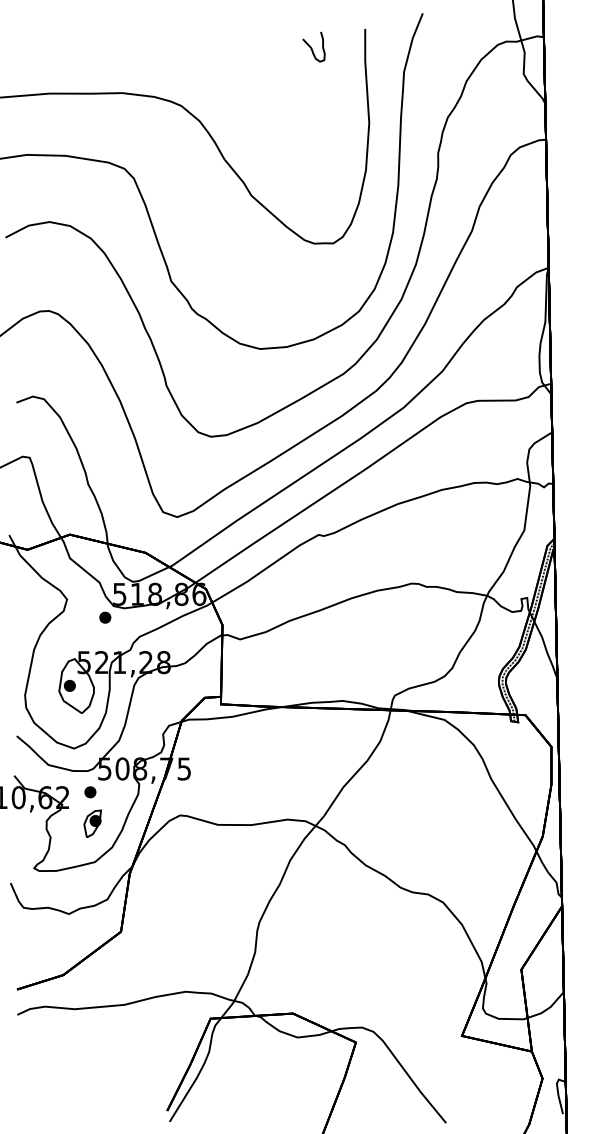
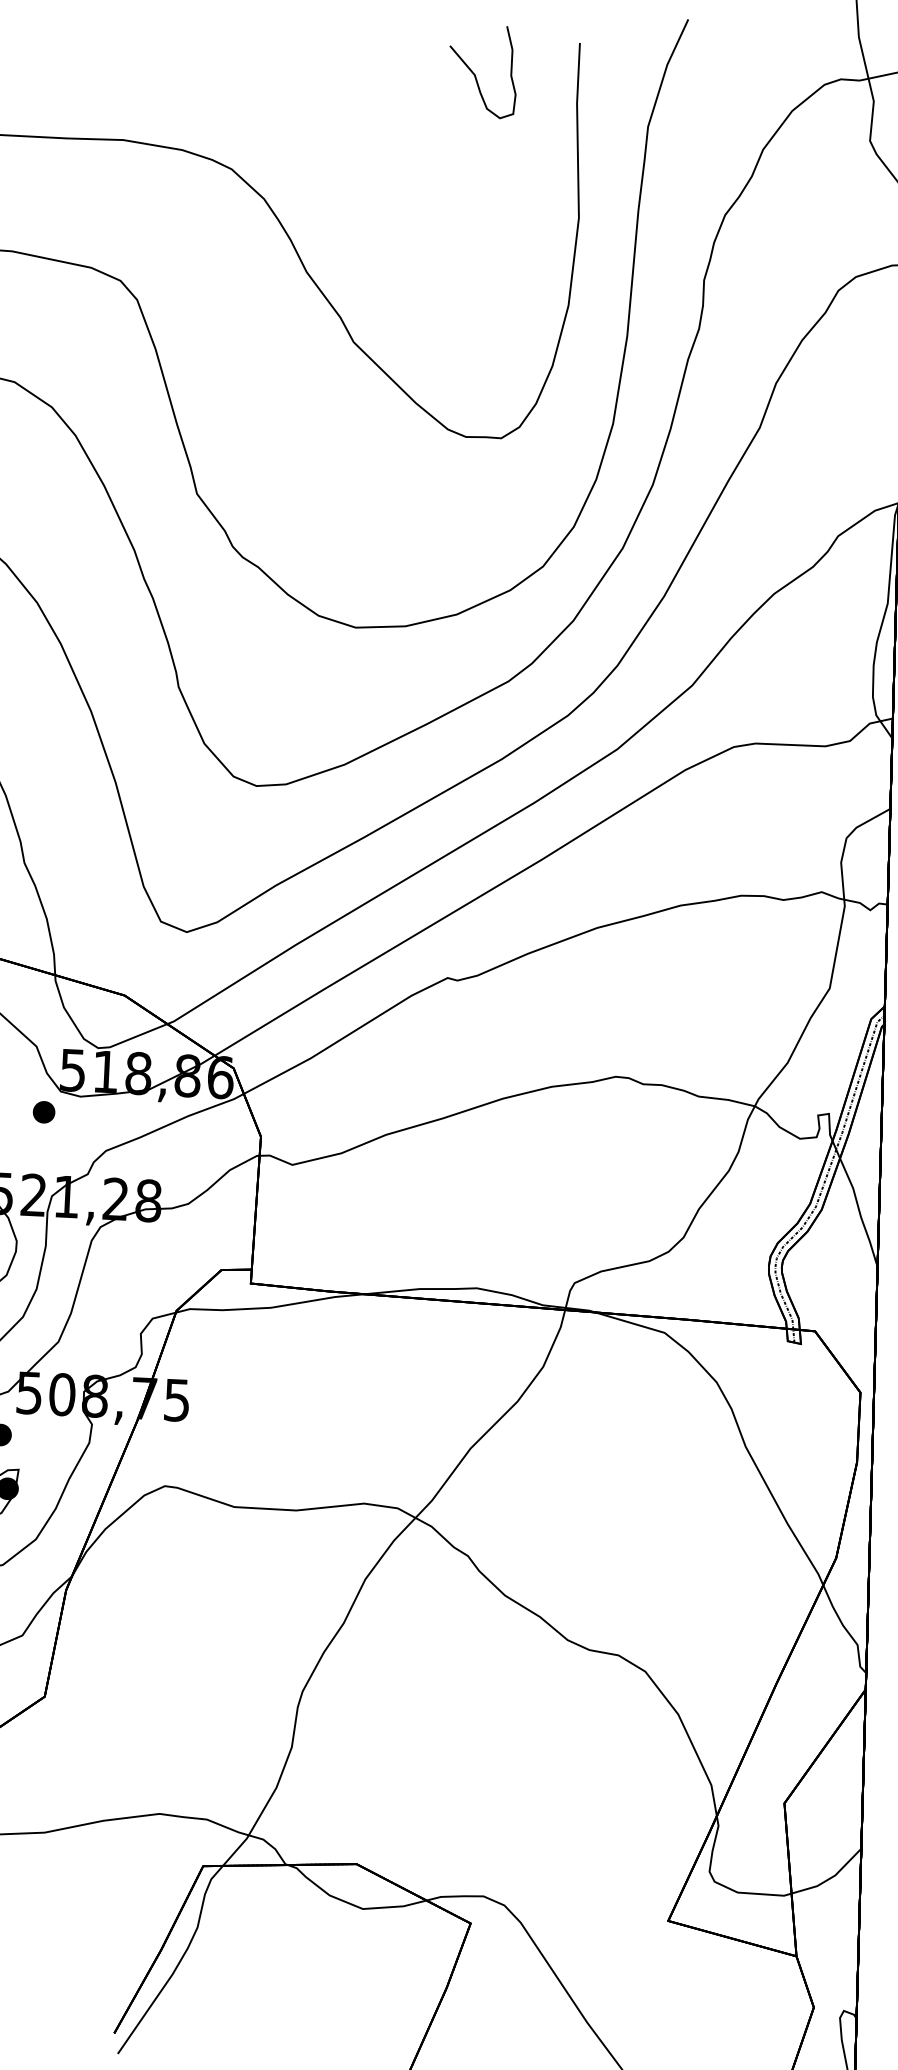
part: (313, 46) -> (482, 70), size x1.67

